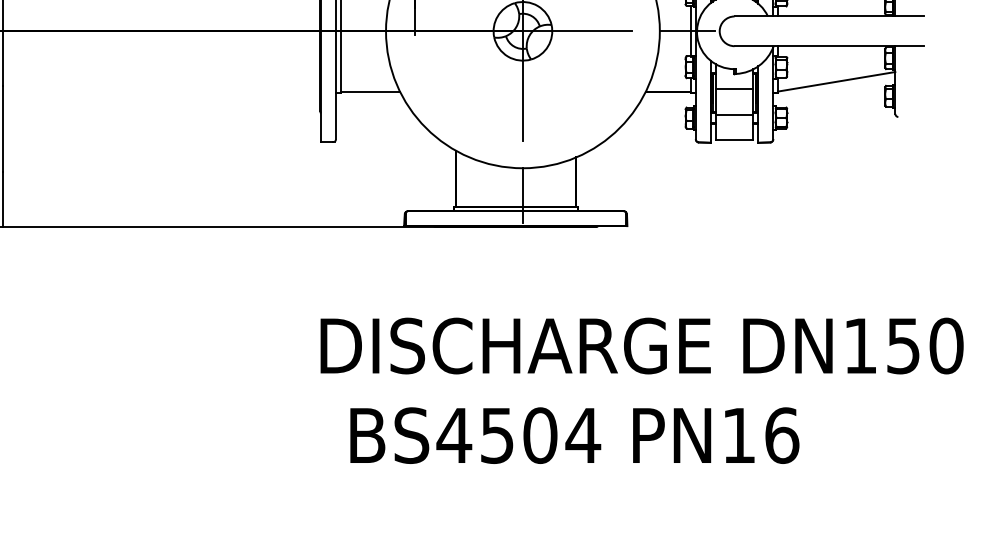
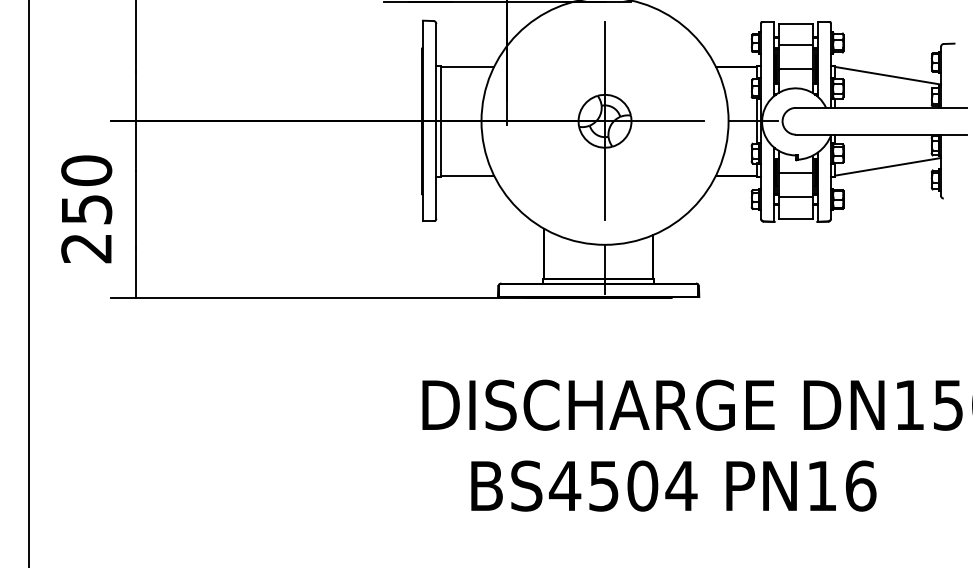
text: (574, 434) -> (673, 485), moved

